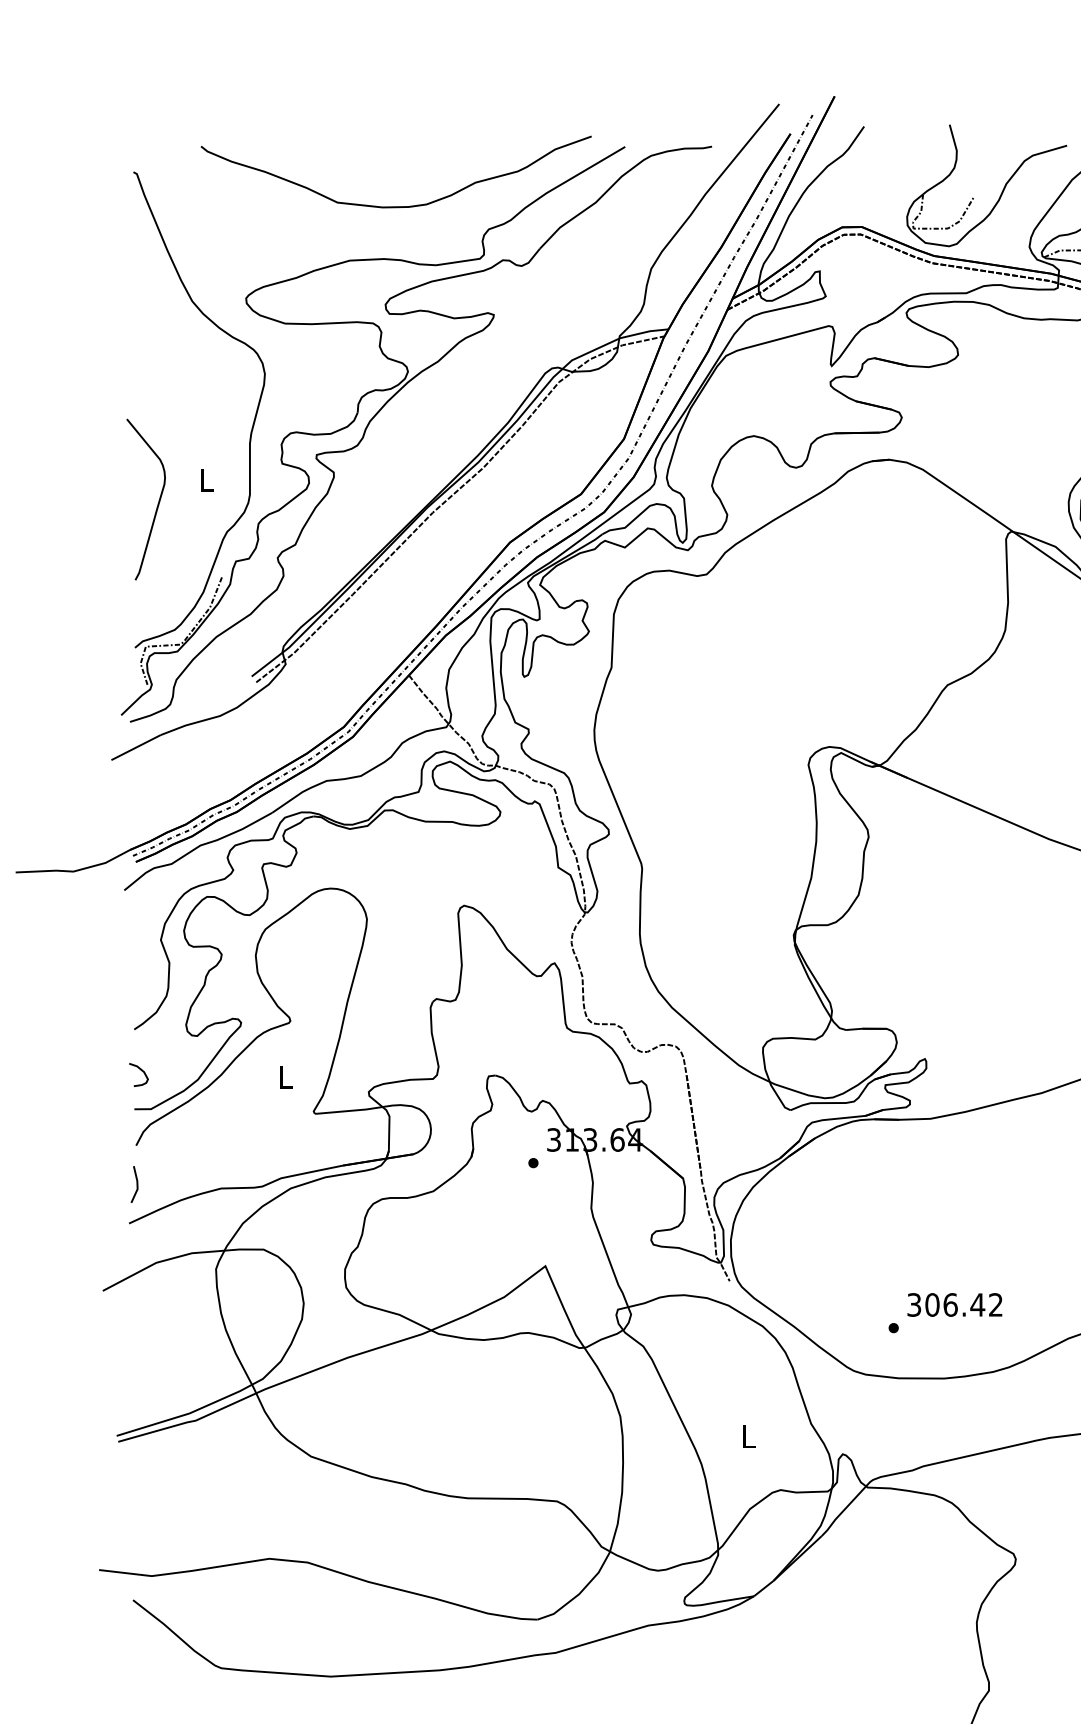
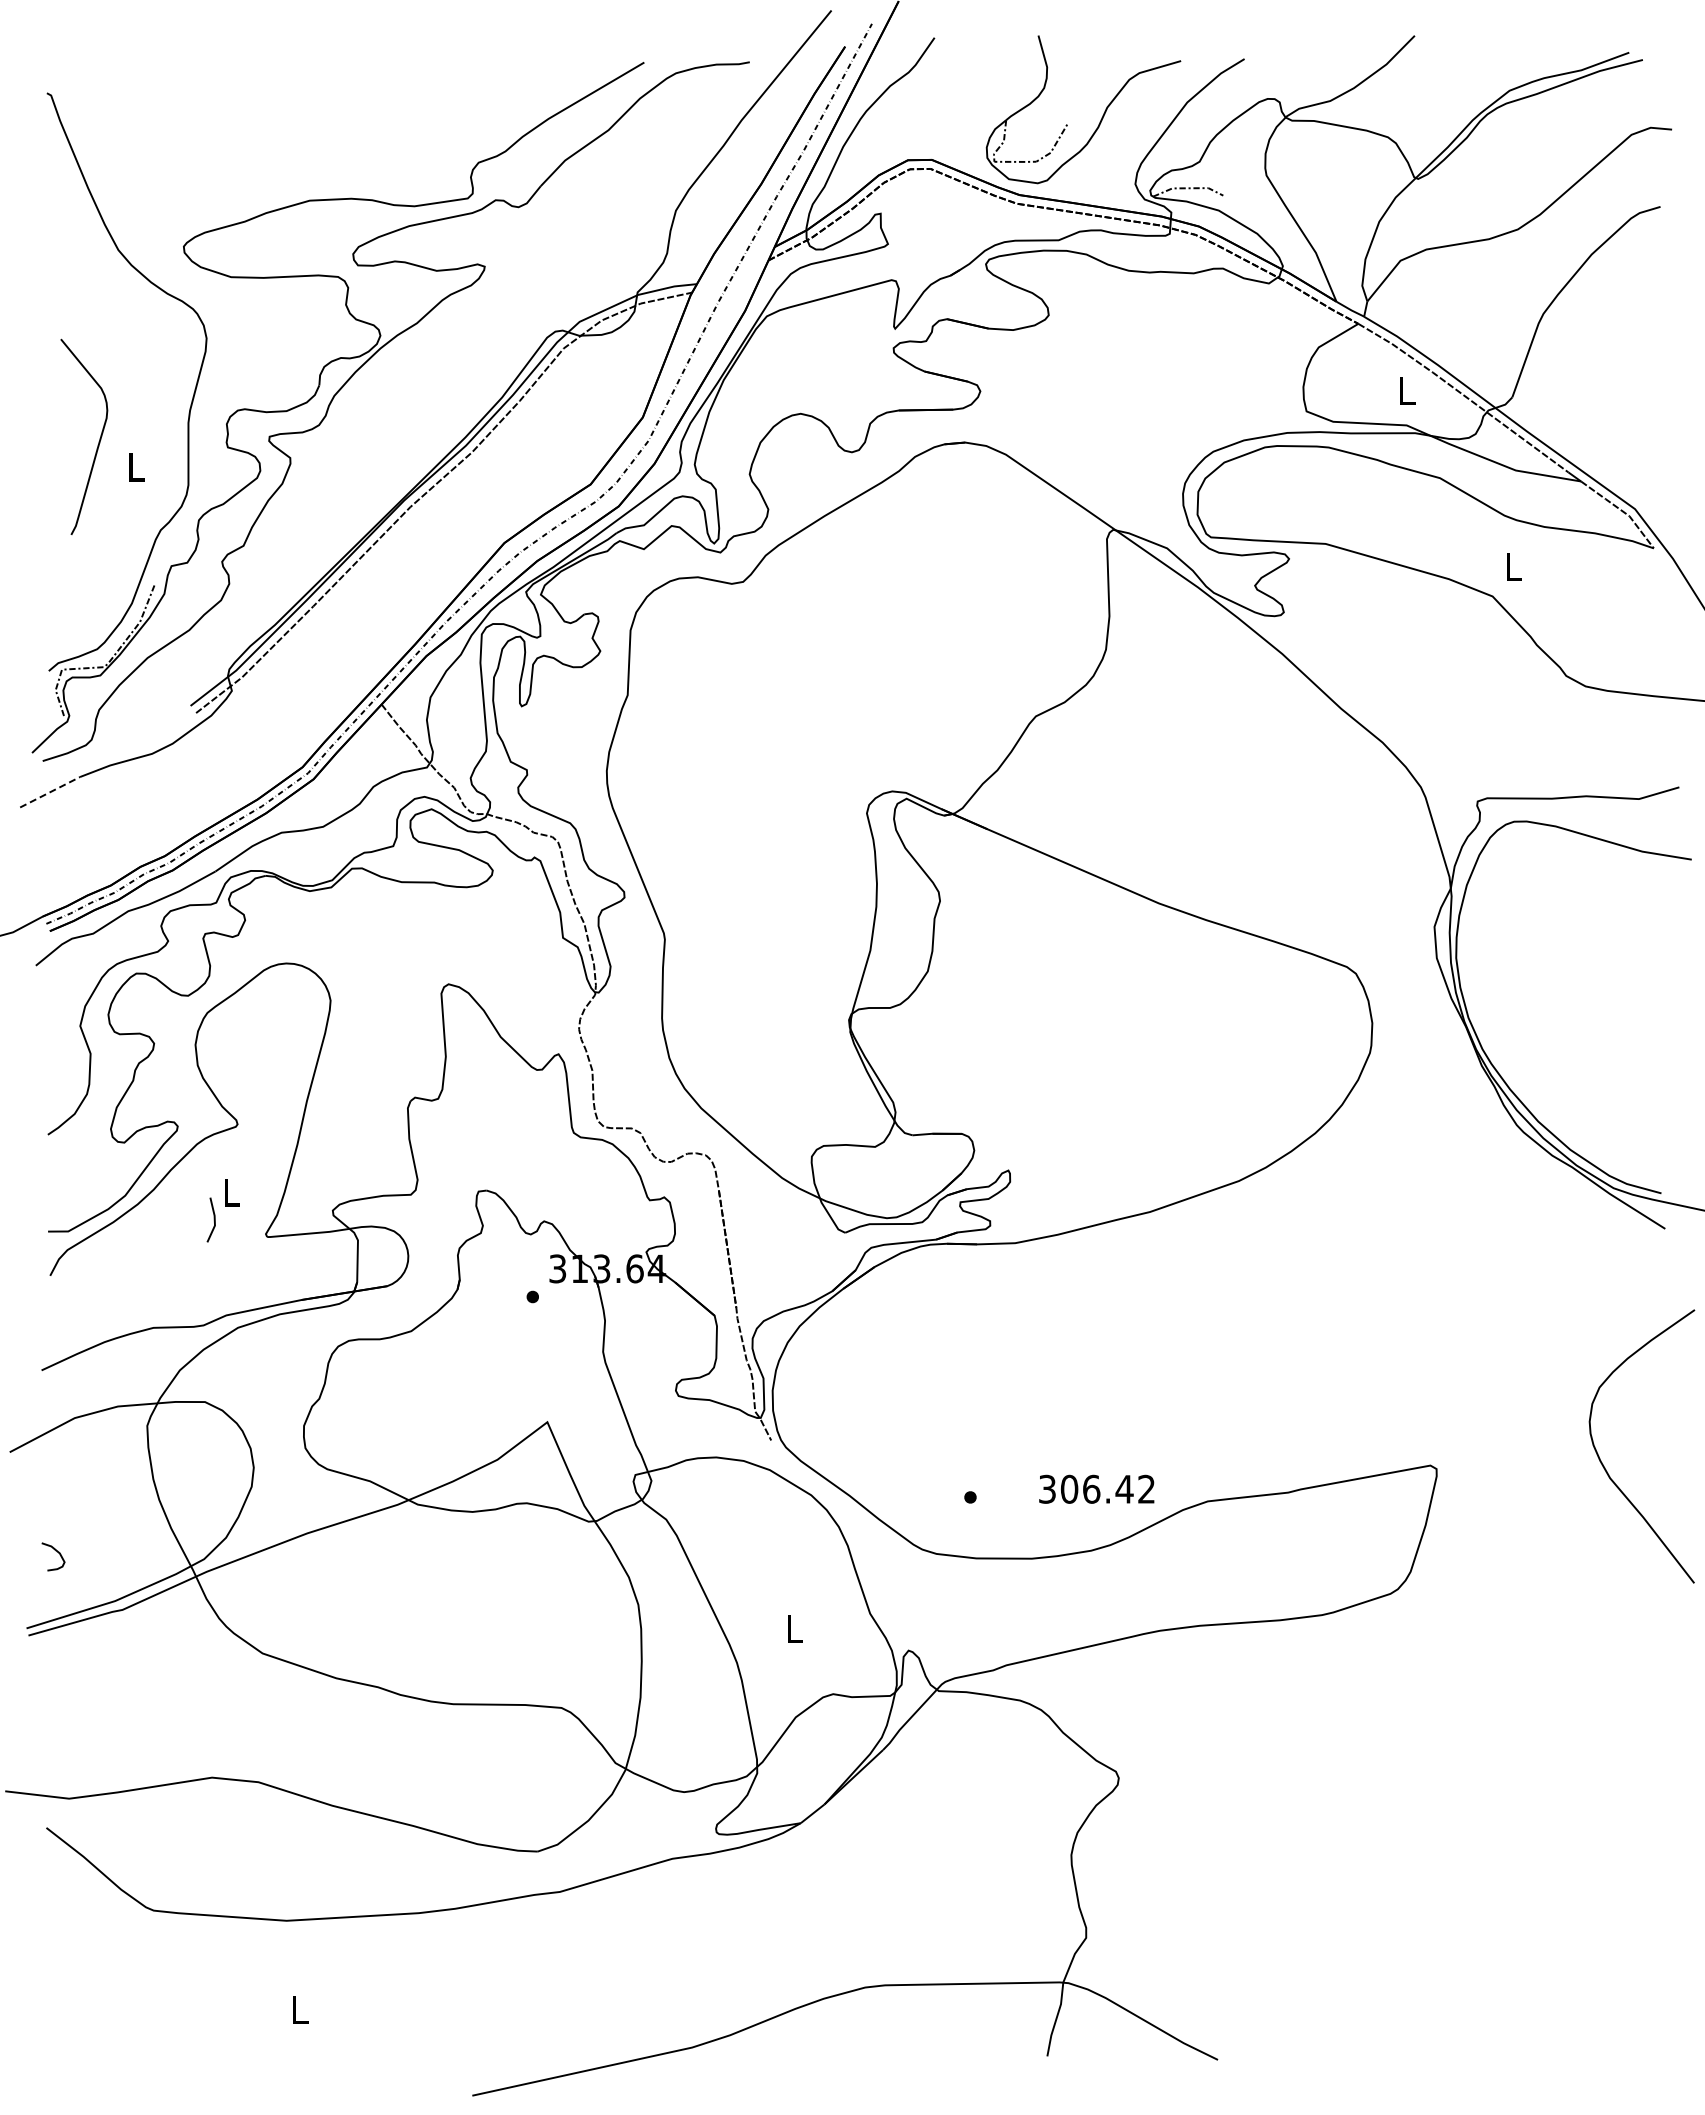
curve: (395, 206) -> (365, 134), removed
curve: (157, 503) -> (98, 441), moved
line: (136, 747) -> (50, 792), solid -> dashed
curve: (140, 1070) -> (55, 1551), moved
line: (136, 1184) -> (213, 1219), moved
text: (954, 1304) -> (1096, 1488), moved

